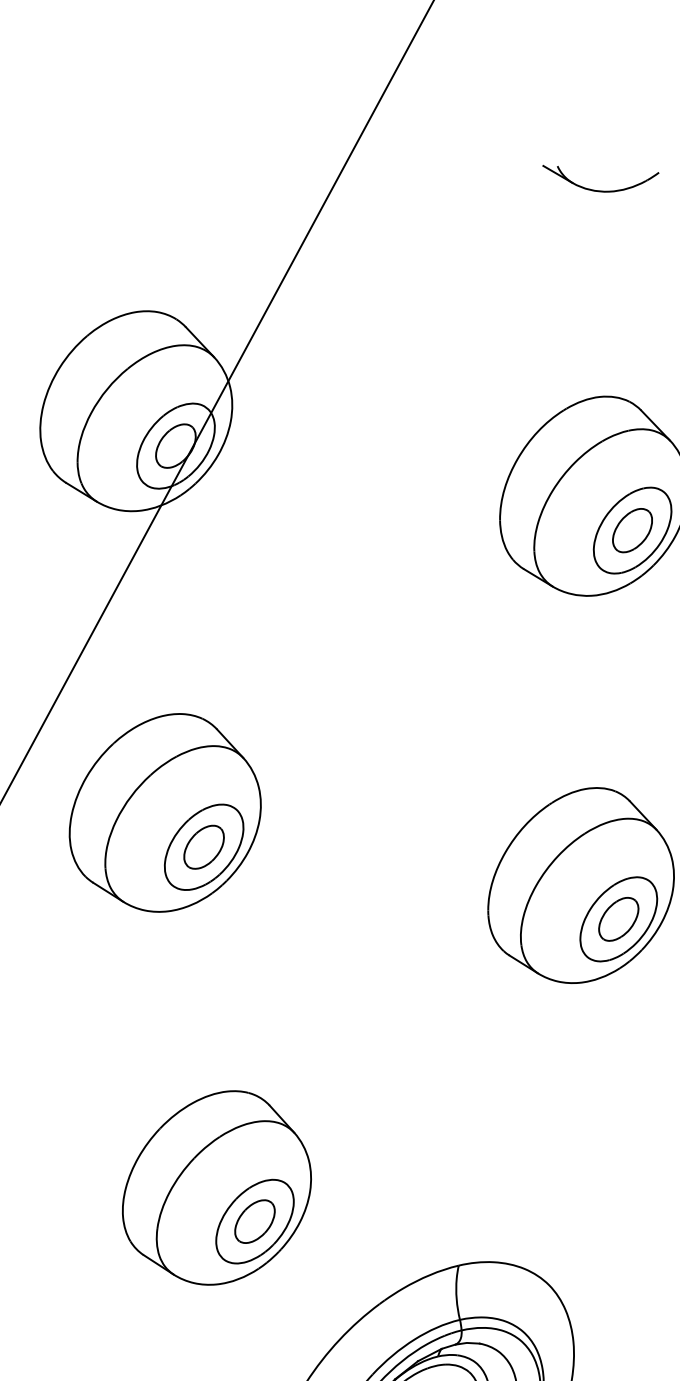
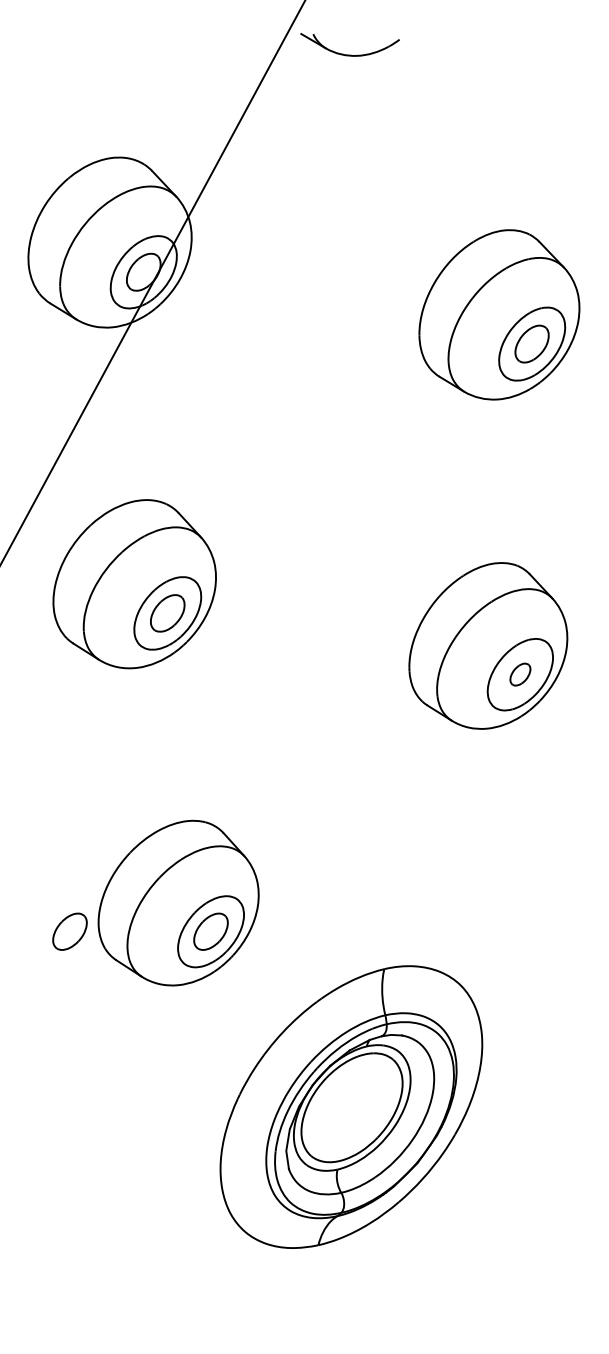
part: (600, 190) -> (349, 54), moved
part: (618, 919) -> (520, 674), size x0.6
part: (88, 1221) -> (69, 931), added

